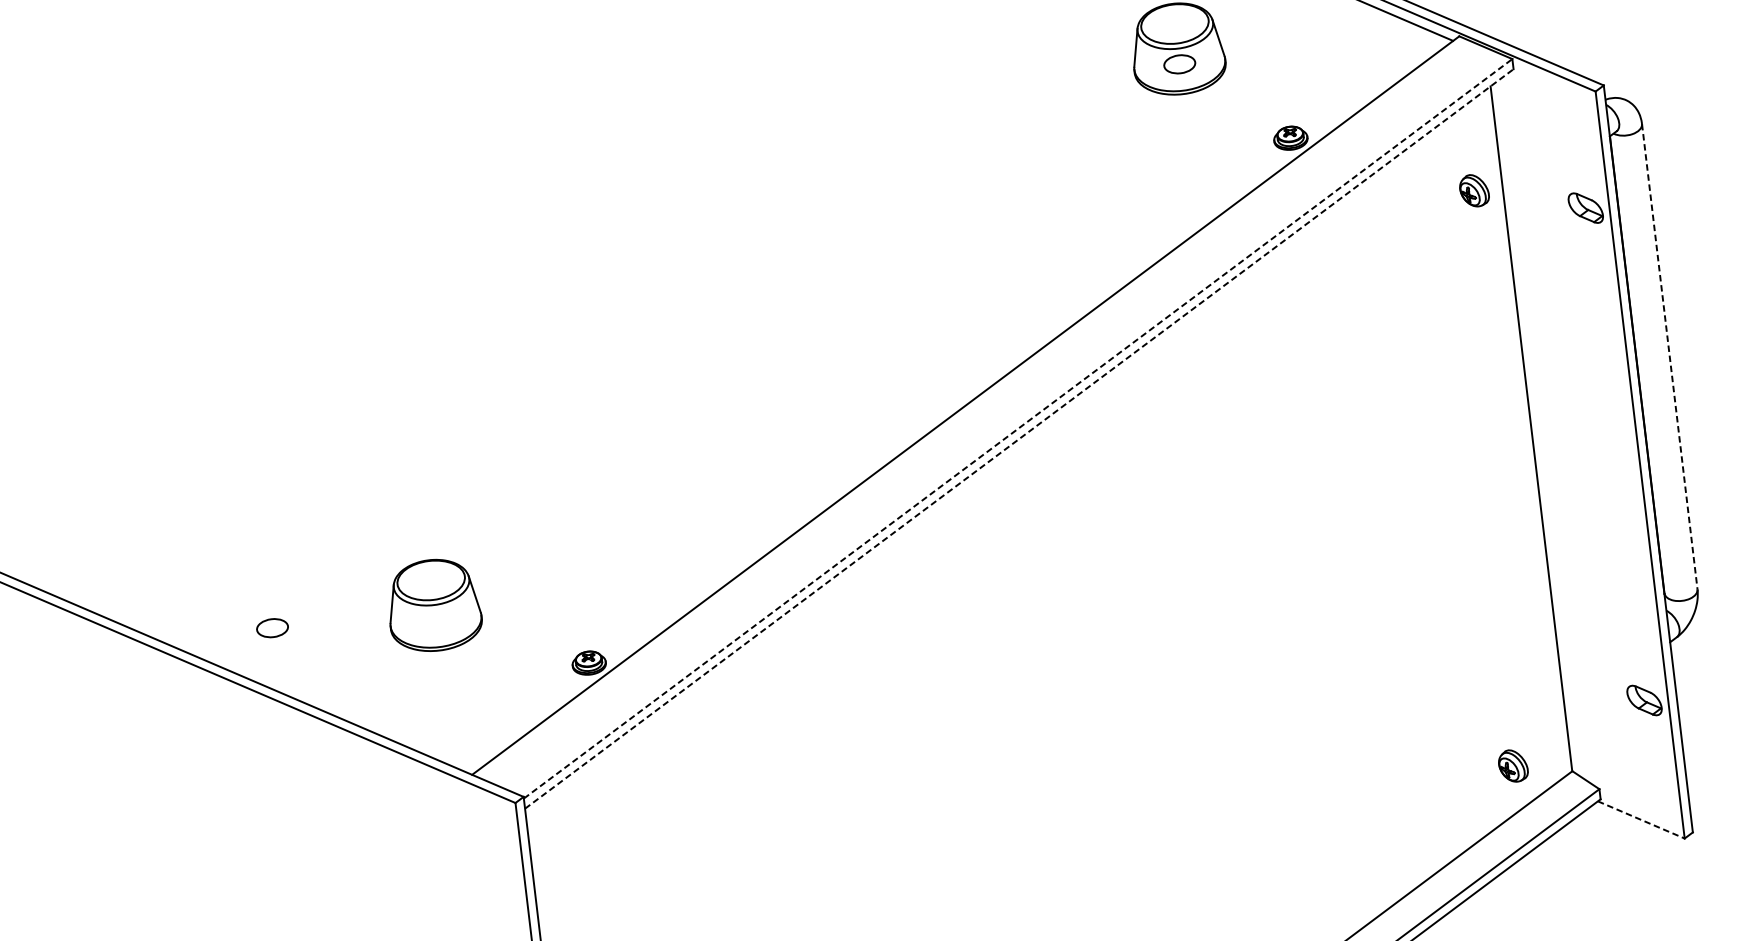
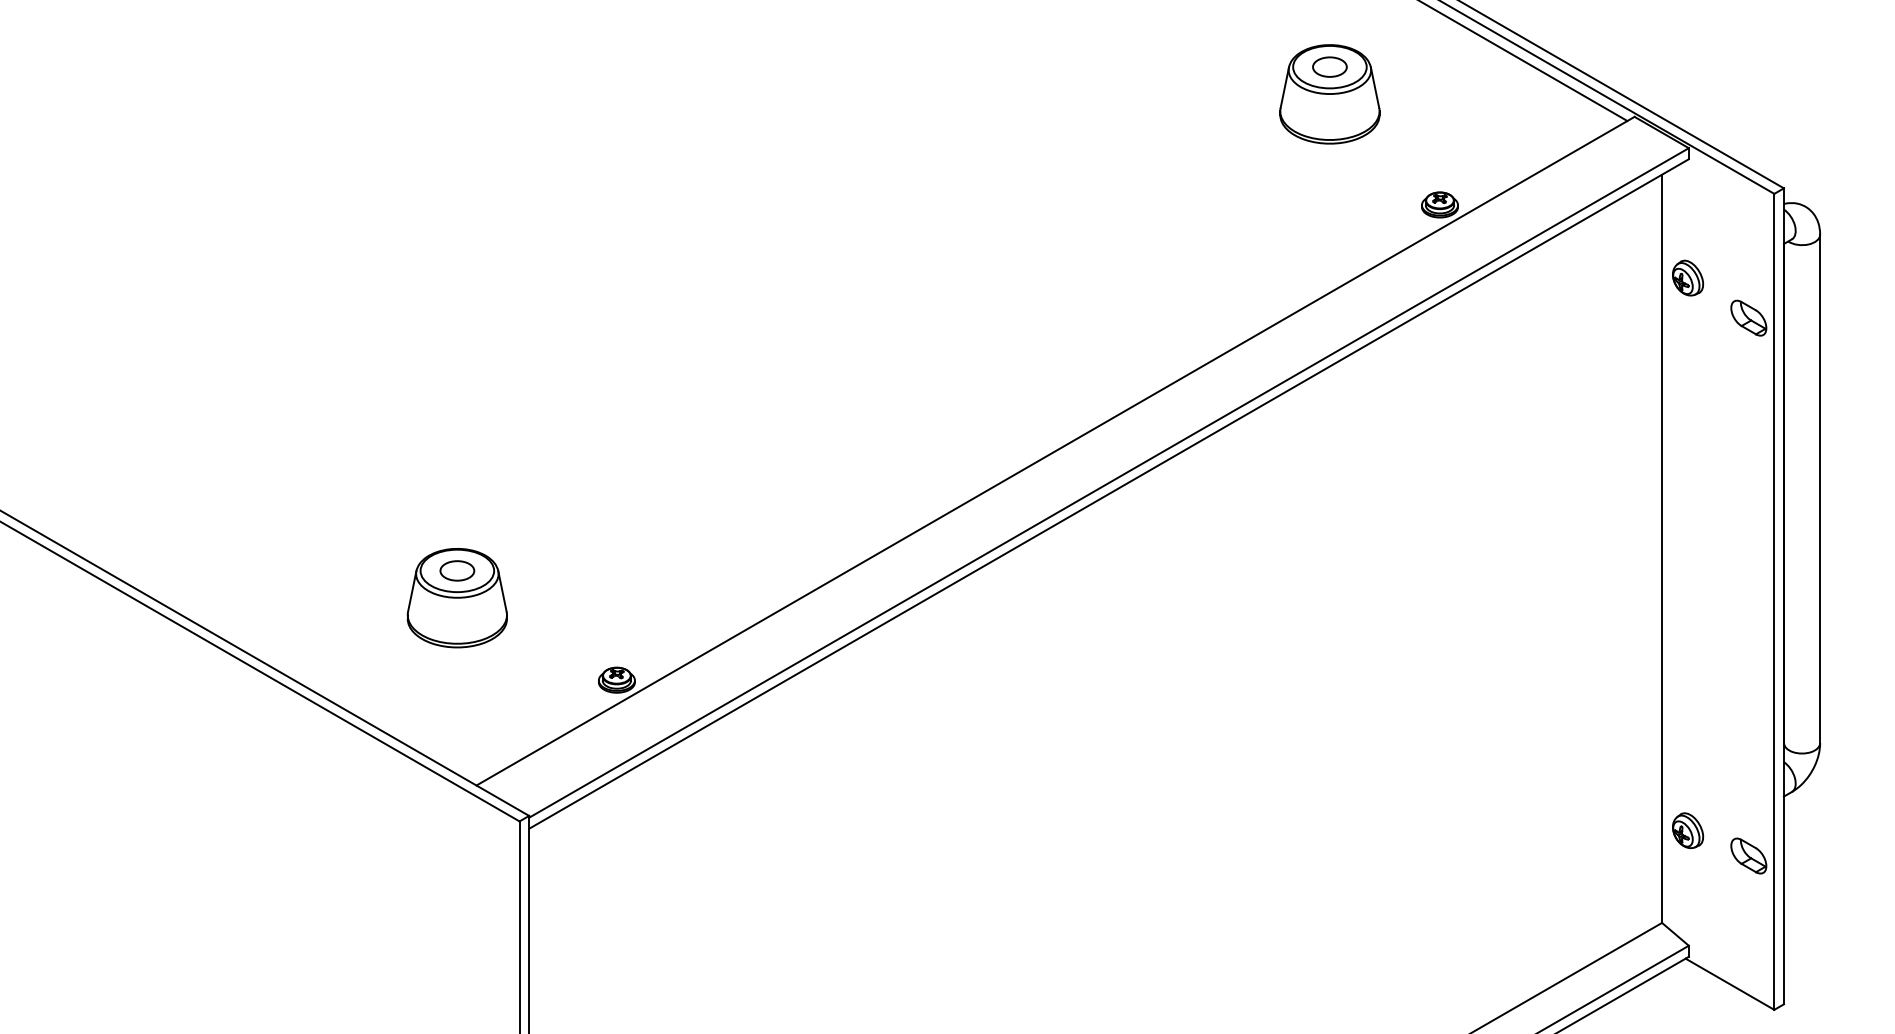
part: (1179, 63) -> (1329, 66), moved
part: (1474, 190) -> (1688, 277), moved
line: (1670, 357) -> (1820, 489), dashed -> solid
line: (1018, 428) -> (1109, 482), dashed -> solid
line: (1019, 439) -> (1109, 494), dashed -> solid
part: (272, 627) -> (457, 570), moved
part: (1513, 765) -> (1688, 830), moved
line: (1641, 820) -> (1730, 984), dashed -> solid

